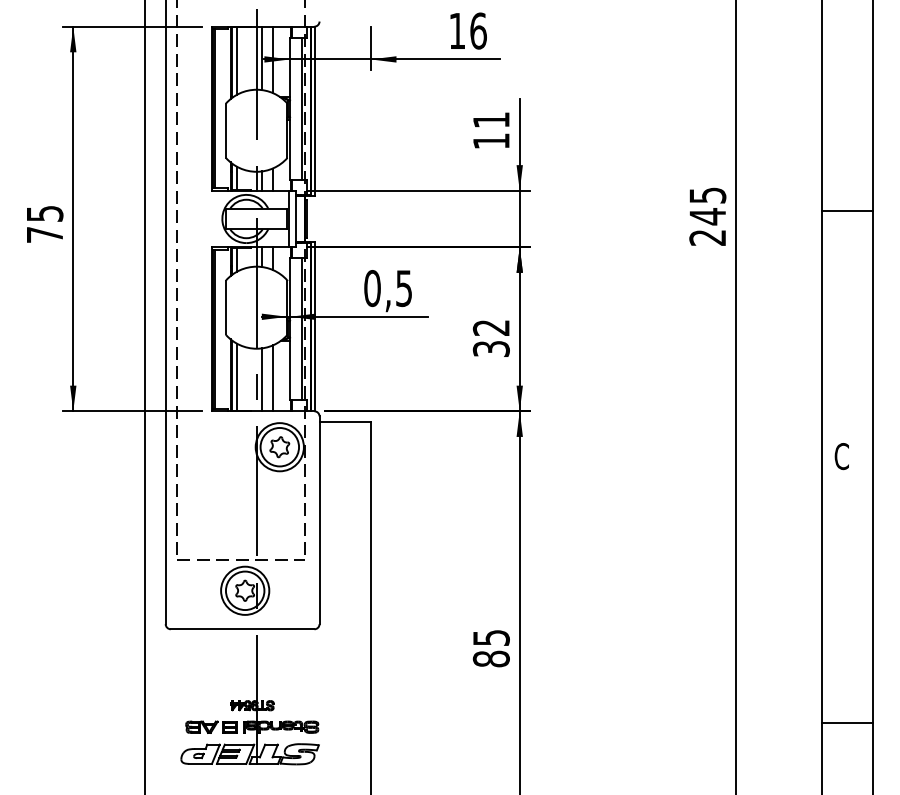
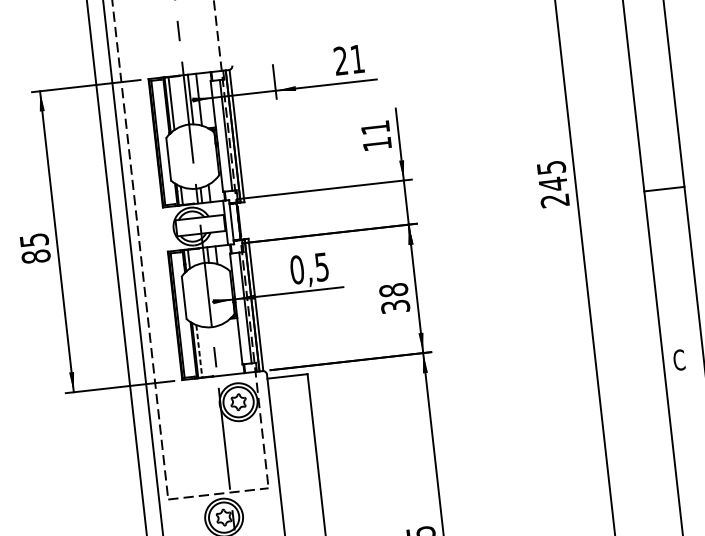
text: (467, 30) -> (348, 59), 16 -> 21
line: (846, 210) -> (663, 189), moved
text: (44, 234) -> (35, 256), 75 -> 85
text: (490, 327) -> (392, 290), 32 -> 38
line: (237, 377) -> (199, 351), solid -> dashed
line: (272, 378) -> (226, 349), removed
line: (262, 379) -> (219, 350), removed

